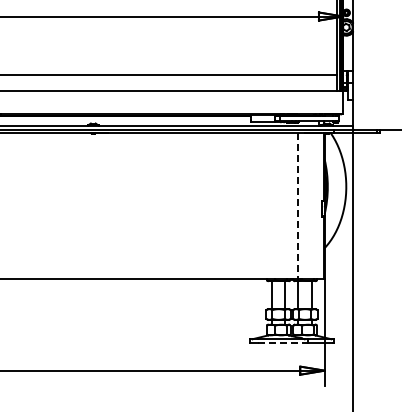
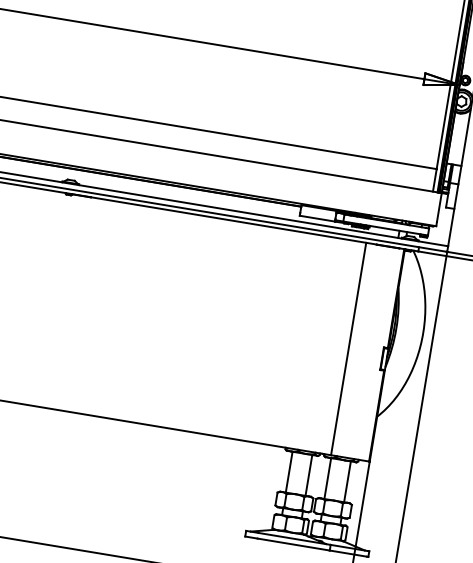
line: (298, 206) -> (349, 349), dashed -> solid
line: (282, 343) -> (293, 544), dashed -> solid

